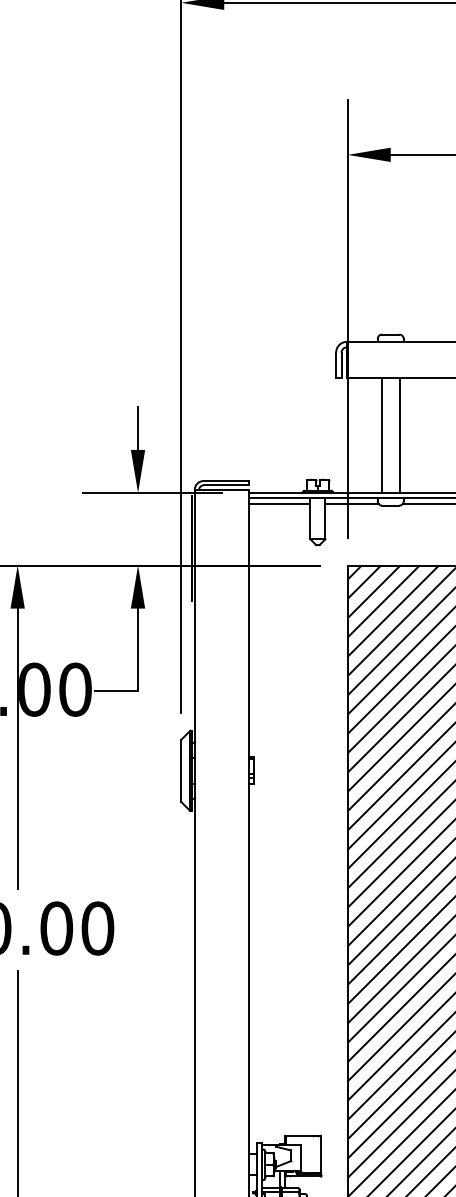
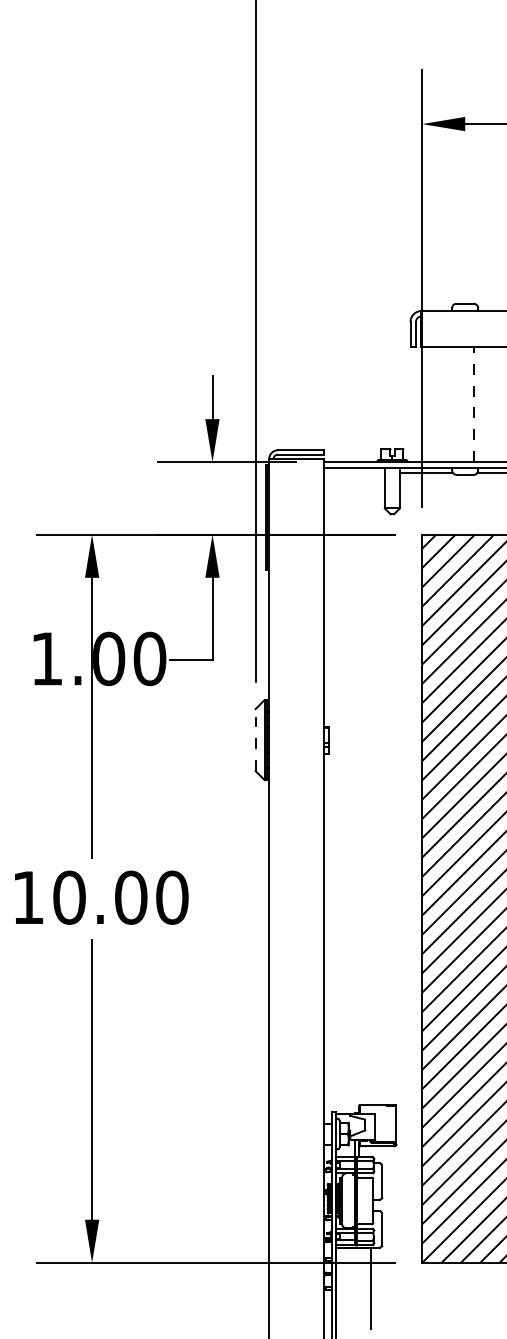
line: (382, 435) -> (456, 404), removed
line: (400, 435) -> (474, 404), solid -> dashed
line: (279, 503) -> (353, 472), removed
line: (181, 770) -> (255, 739), solid -> dashed

